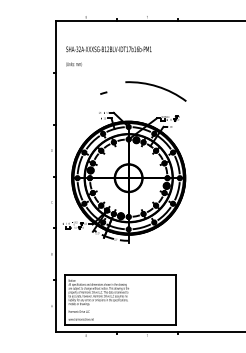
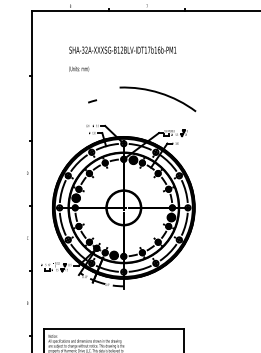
text: (108, 56) -> (122, 59), moved

